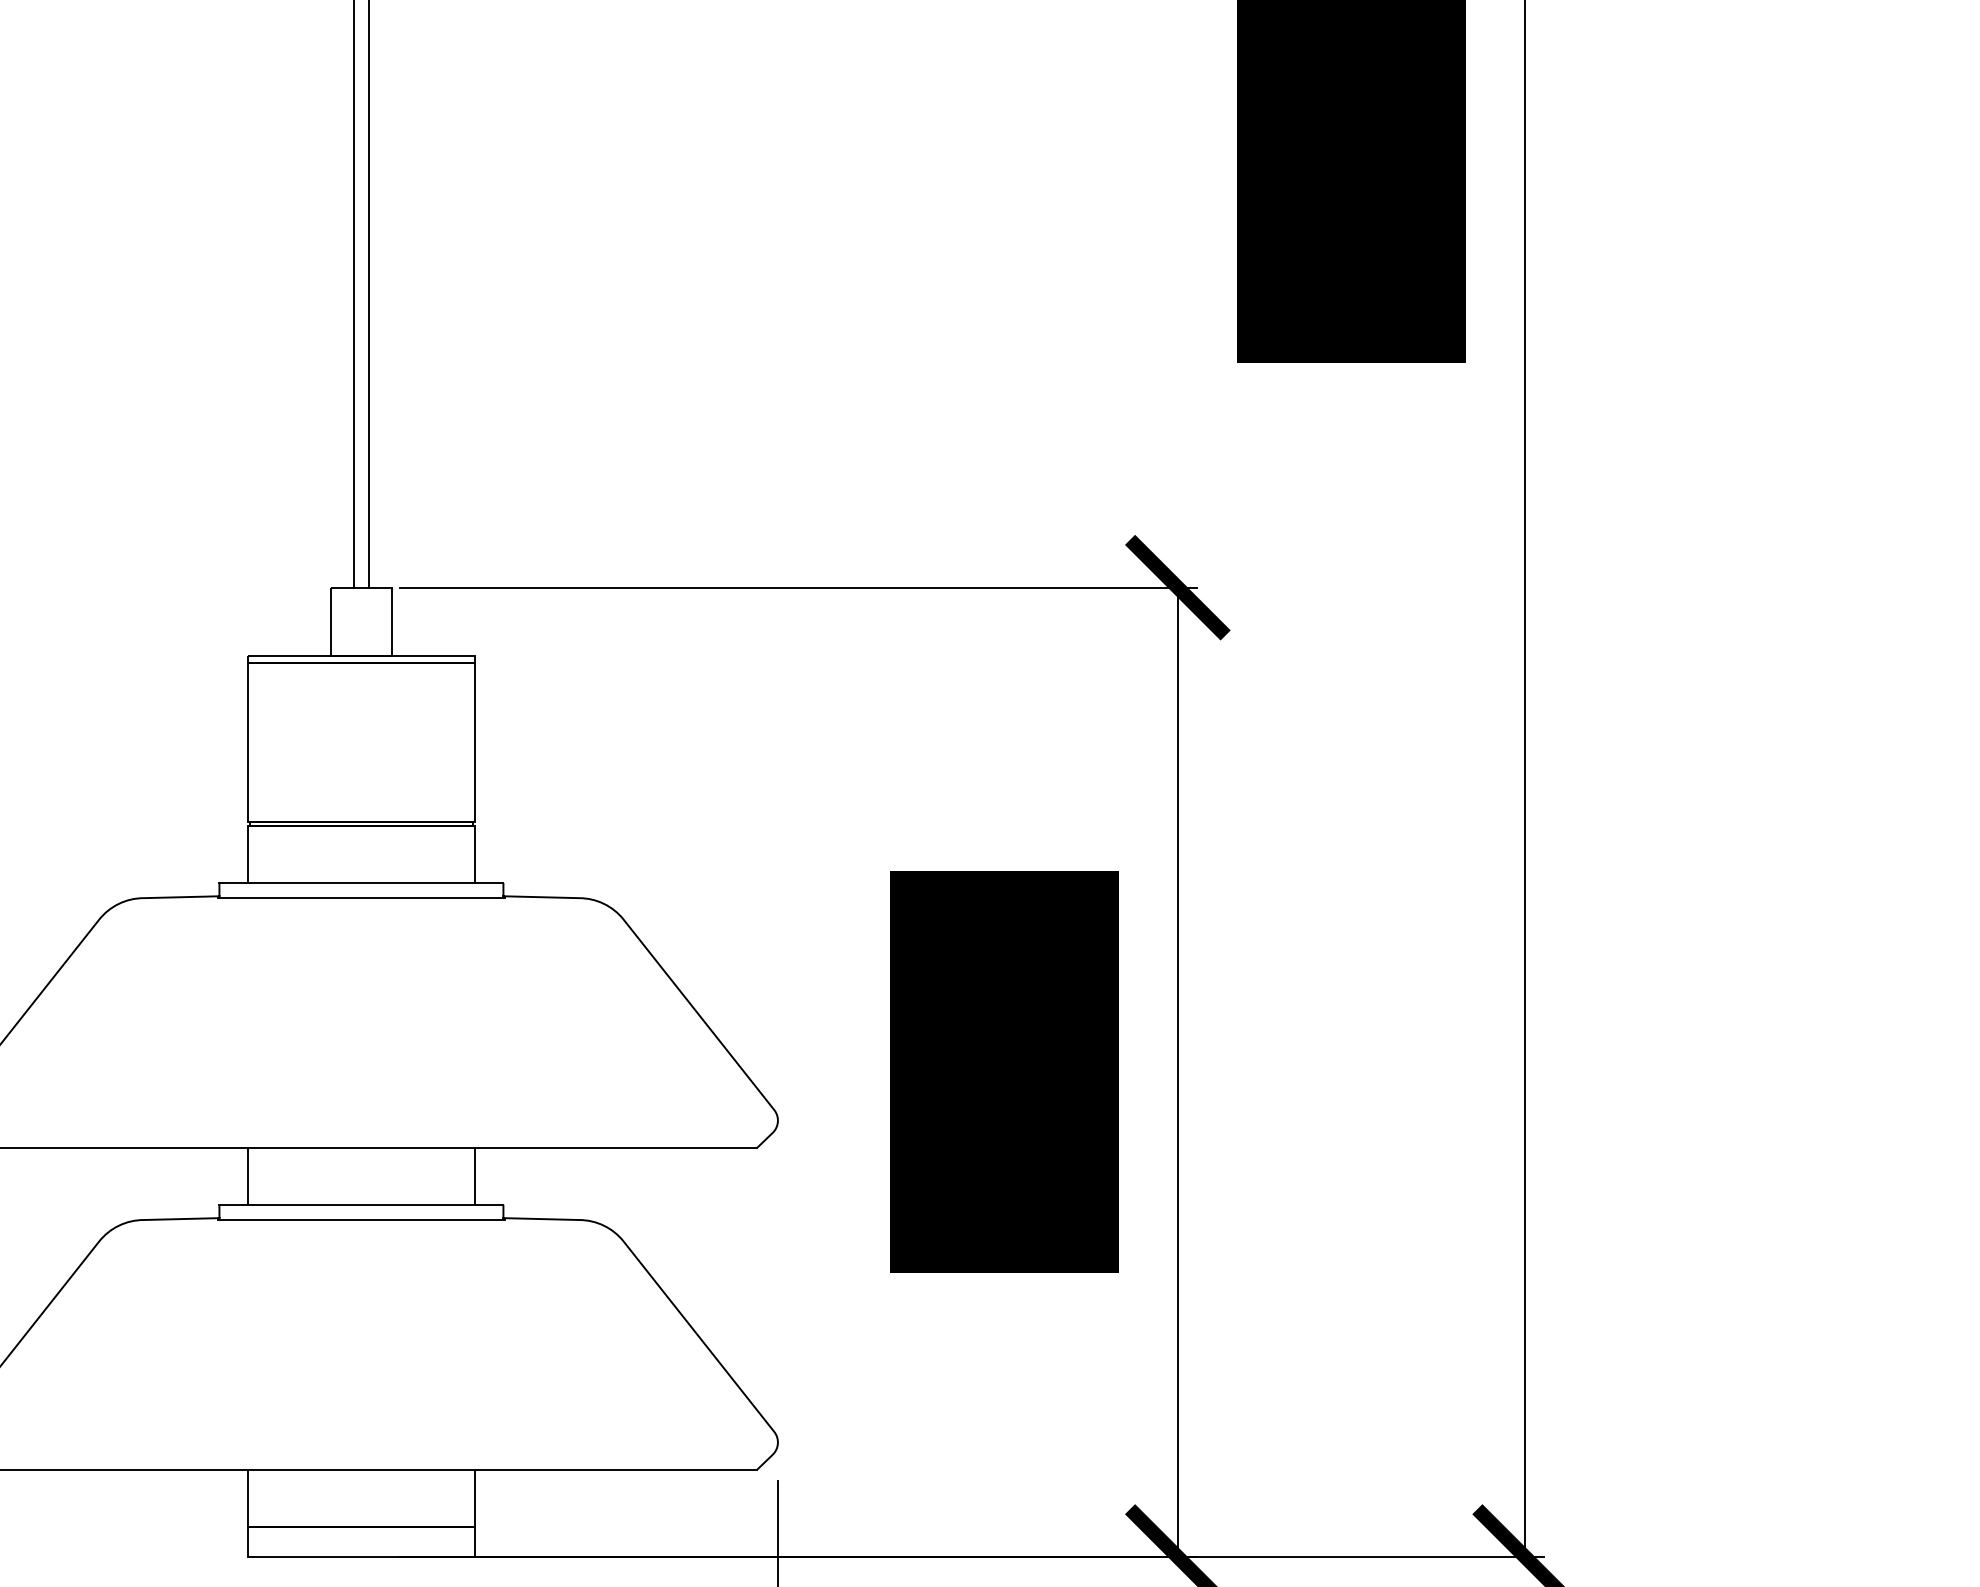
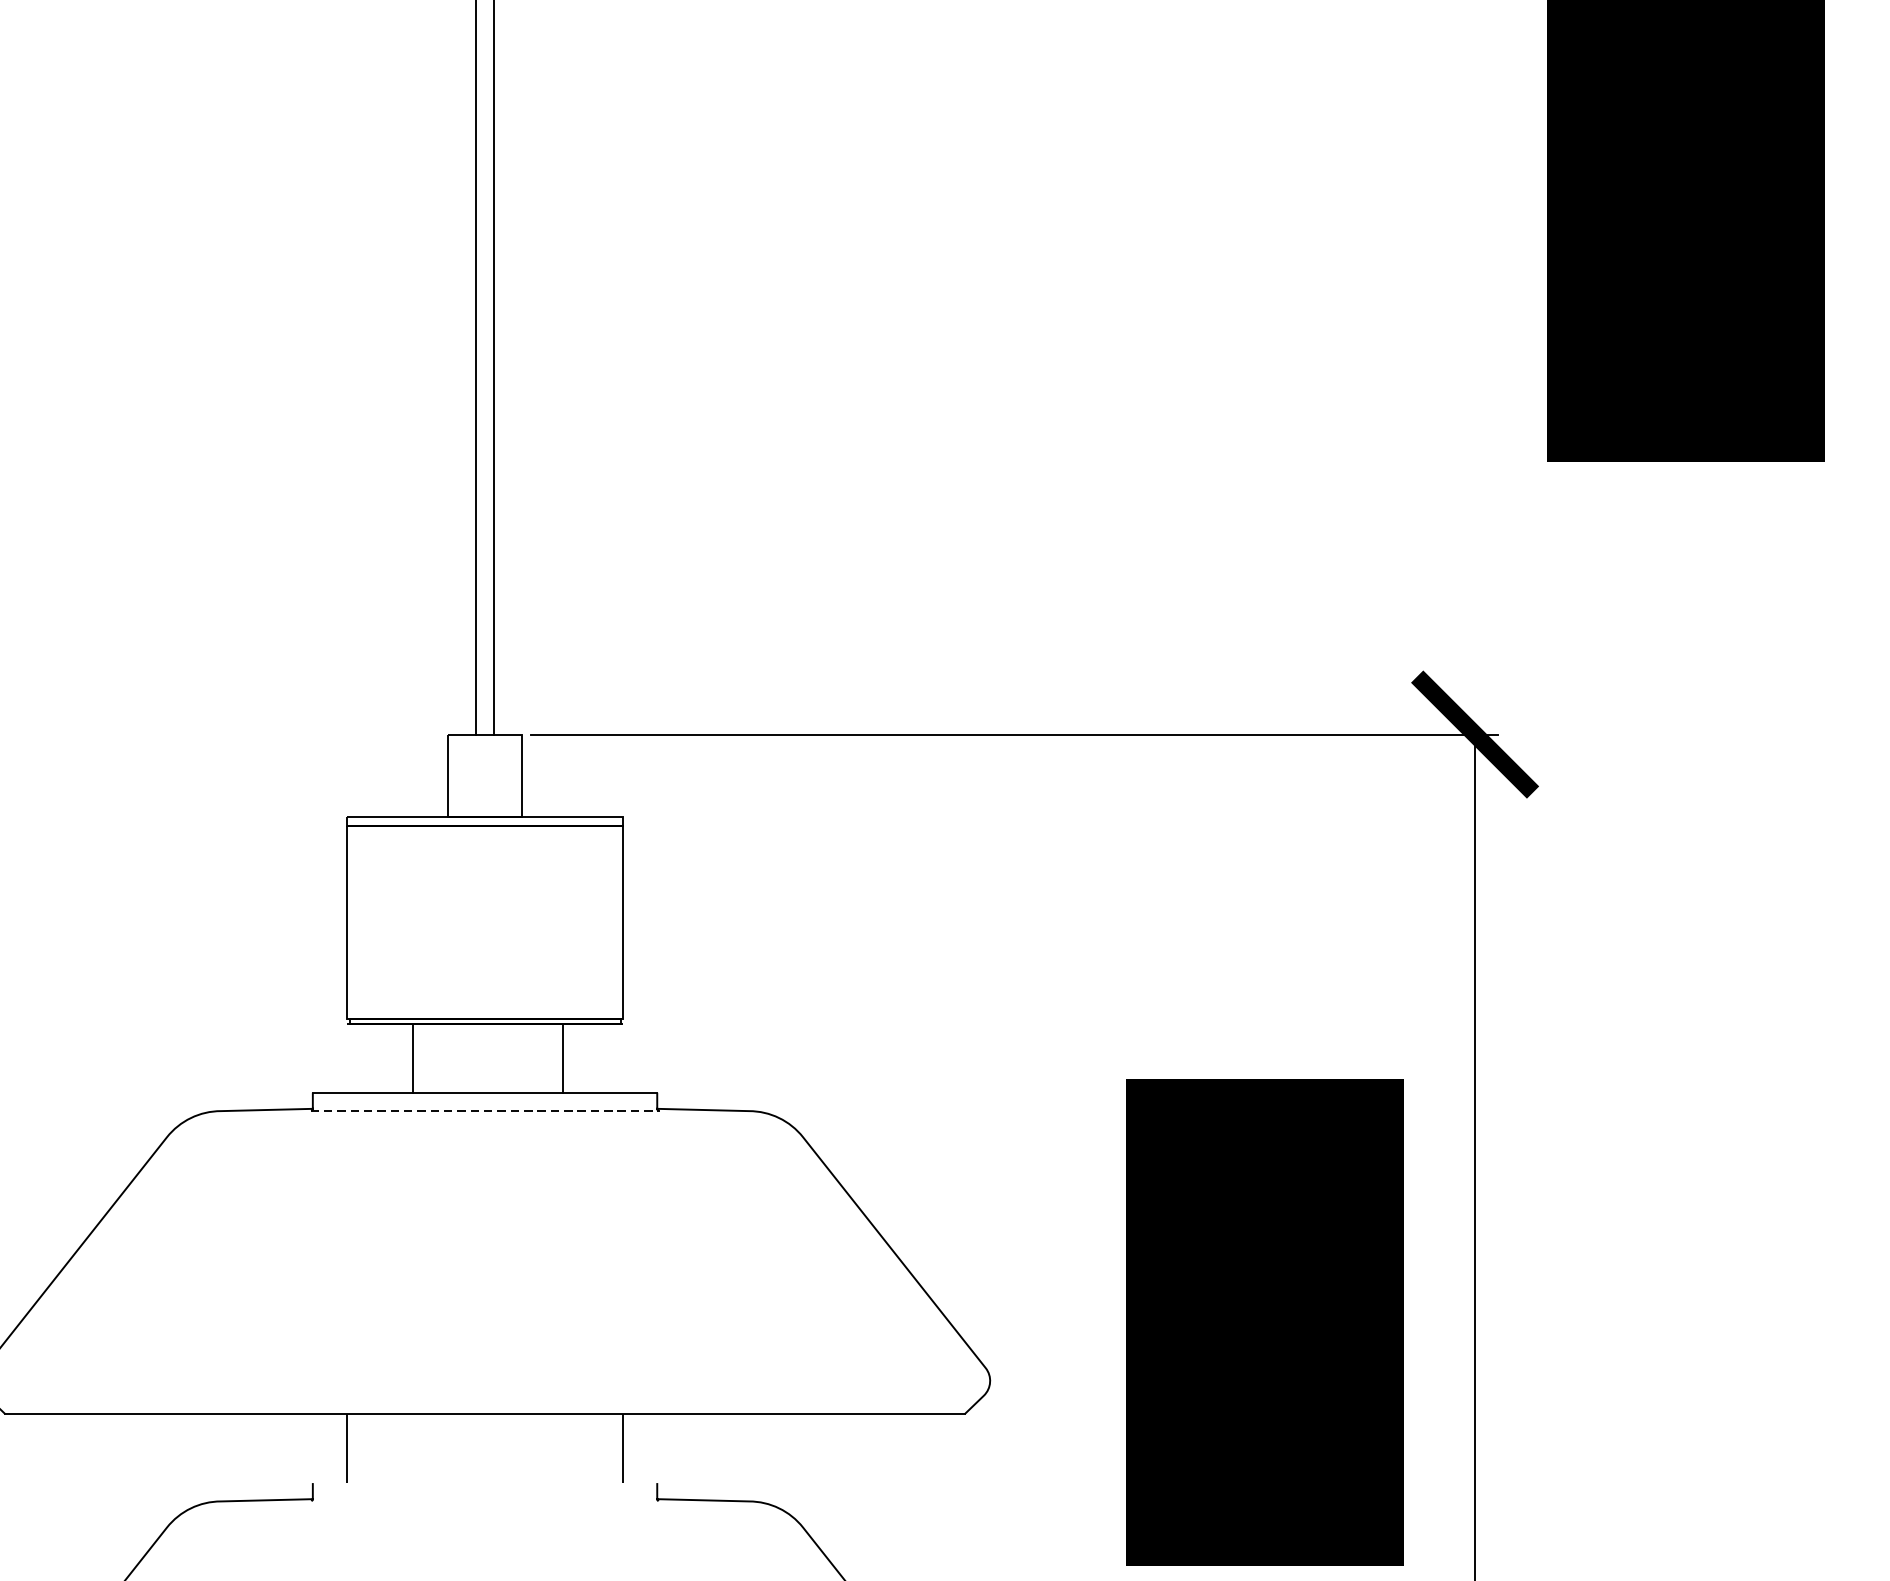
line: (247, 854) -> (412, 1058), moved
line: (475, 854) -> (563, 1058), moved
line: (361, 898) -> (485, 1111), solid -> dashed
line: (361, 1204) -> (485, 1482), removed
line: (361, 1220) -> (485, 1502), removed

